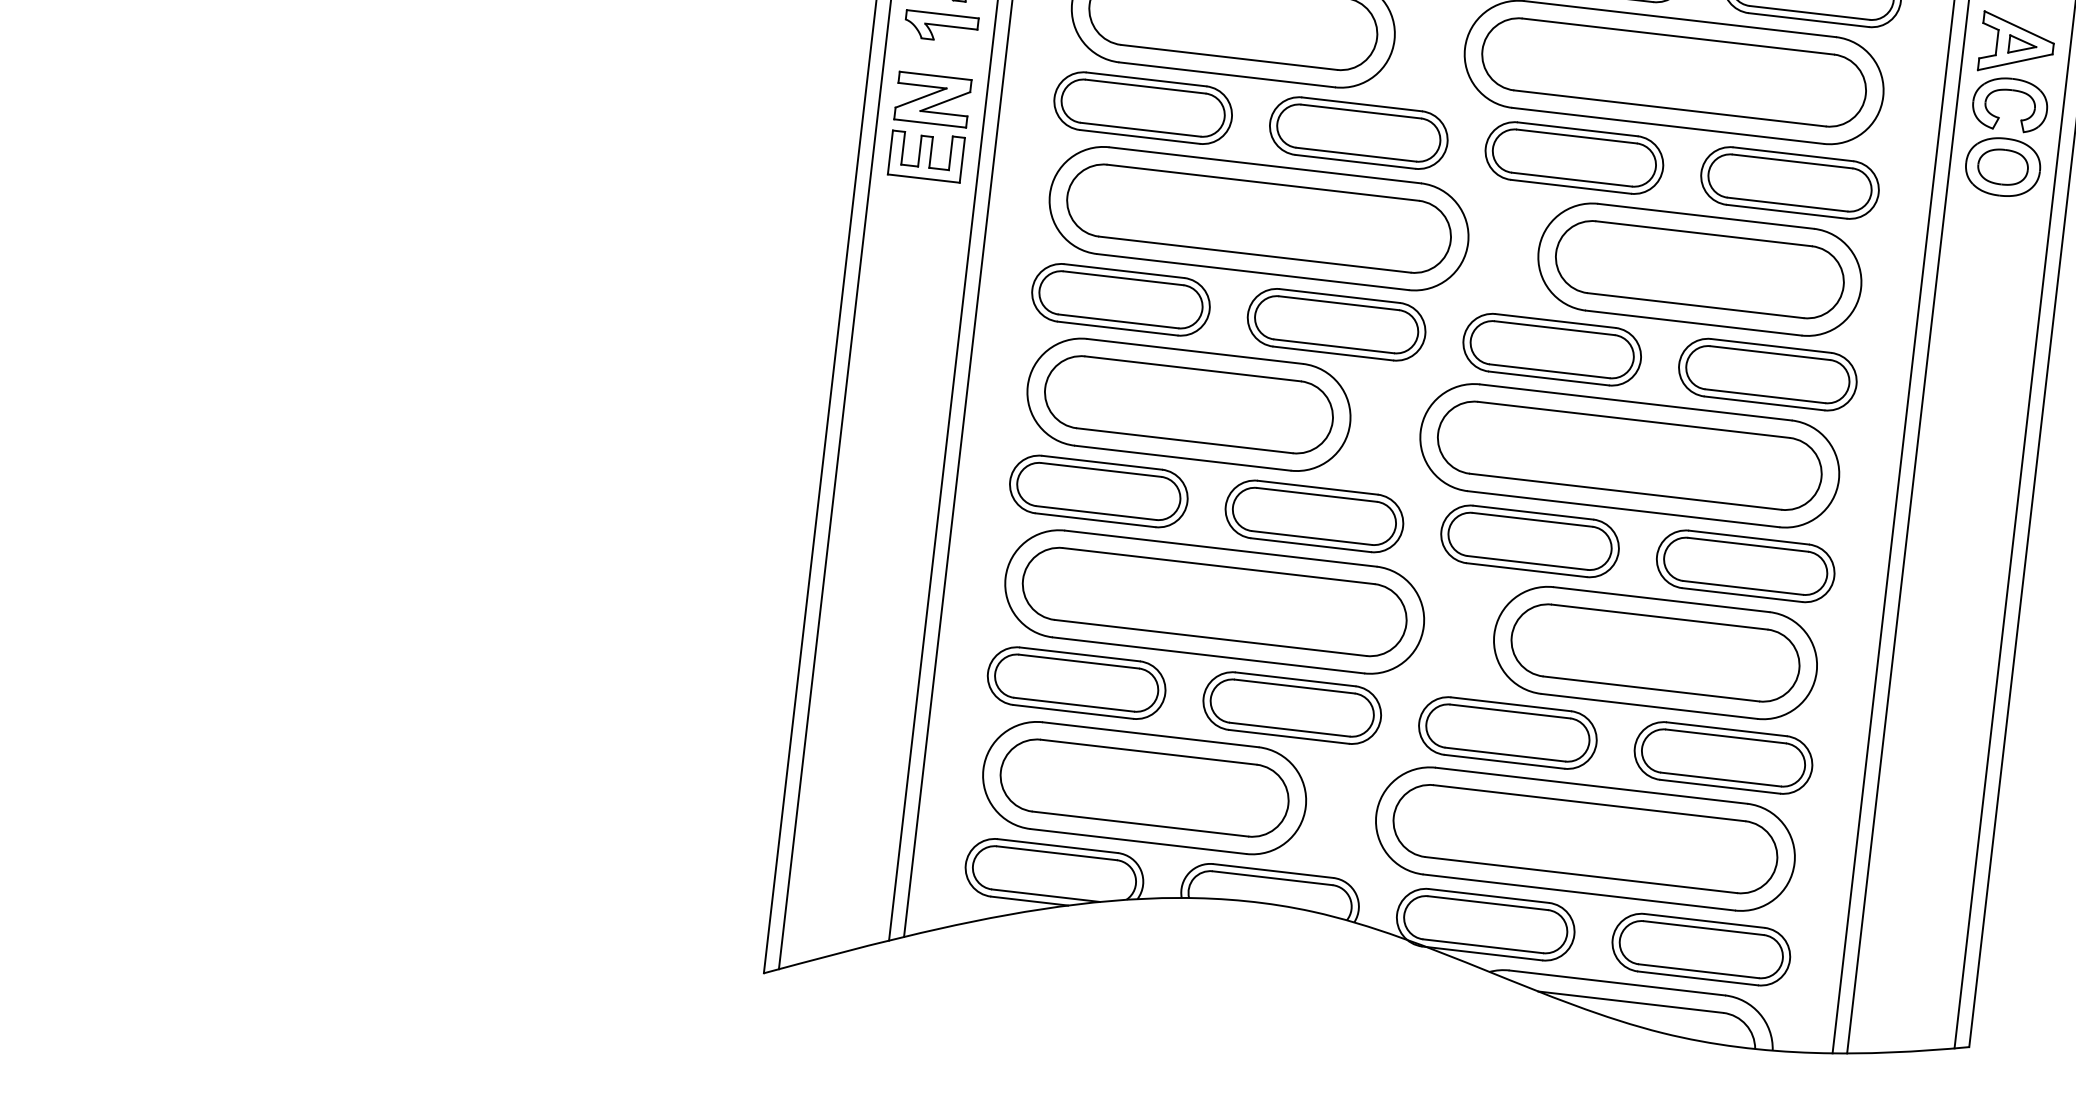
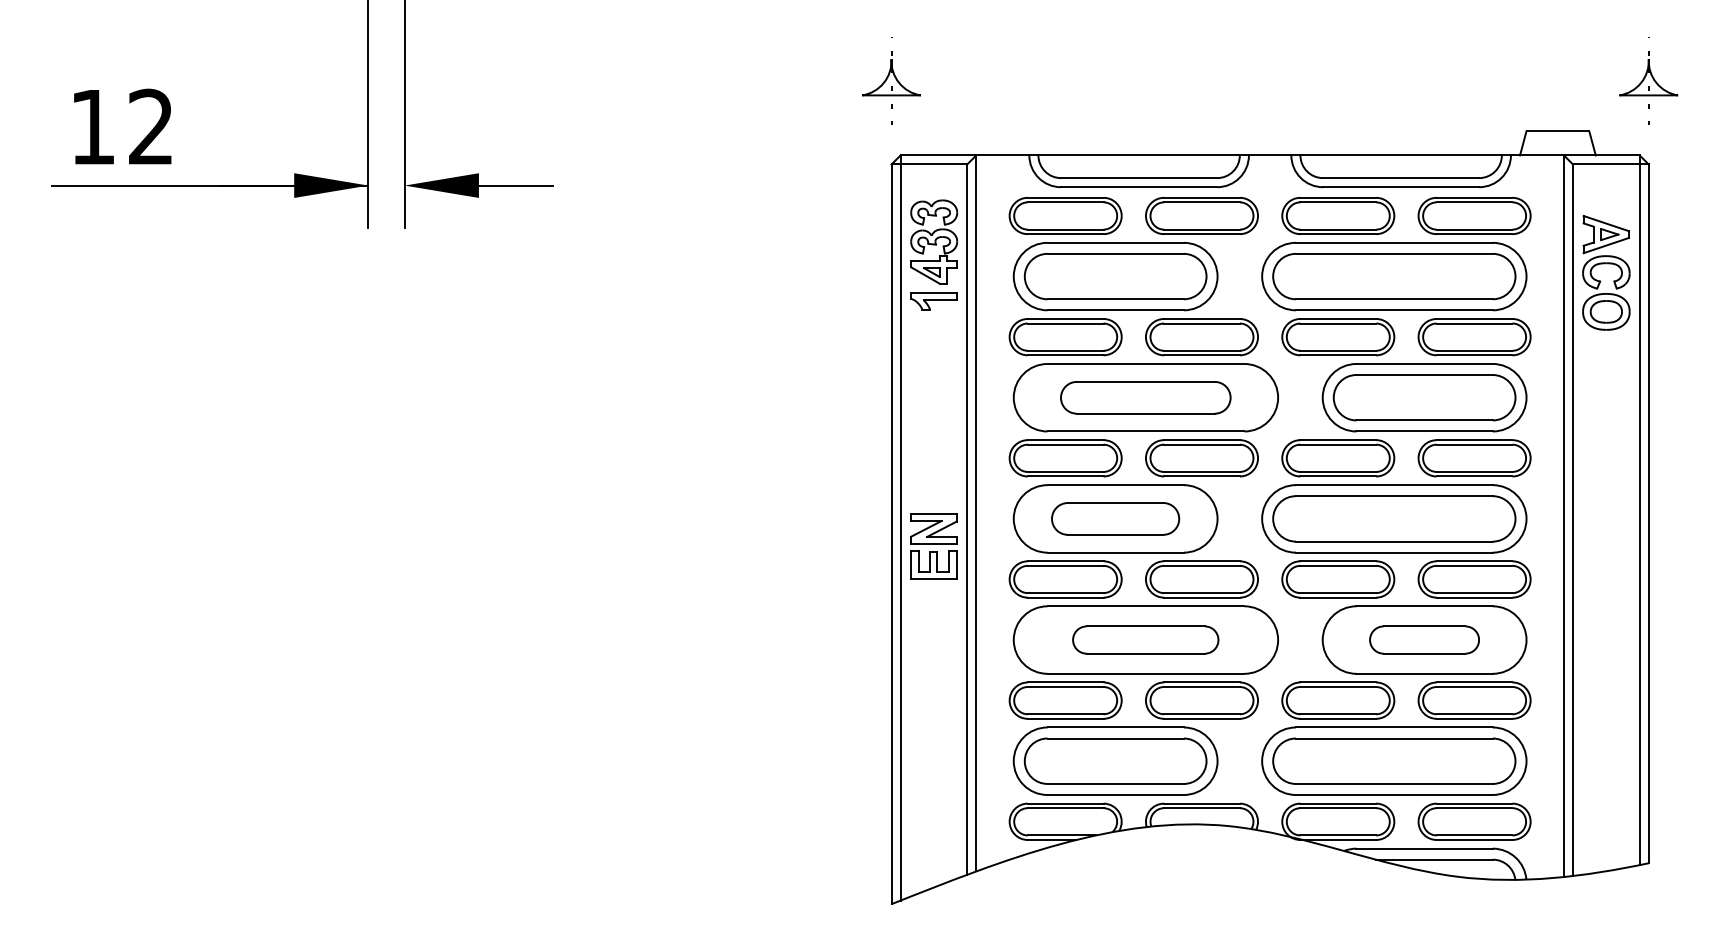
part: (929, 127) -> (933, 546), moved
part: (1258, 218) -> (1145, 397), size x0.7
part: (1188, 404) -> (1115, 518), size x0.7
part: (1214, 601) -> (1145, 639), size x0.6
part: (1655, 652) -> (1424, 639), size x0.6

